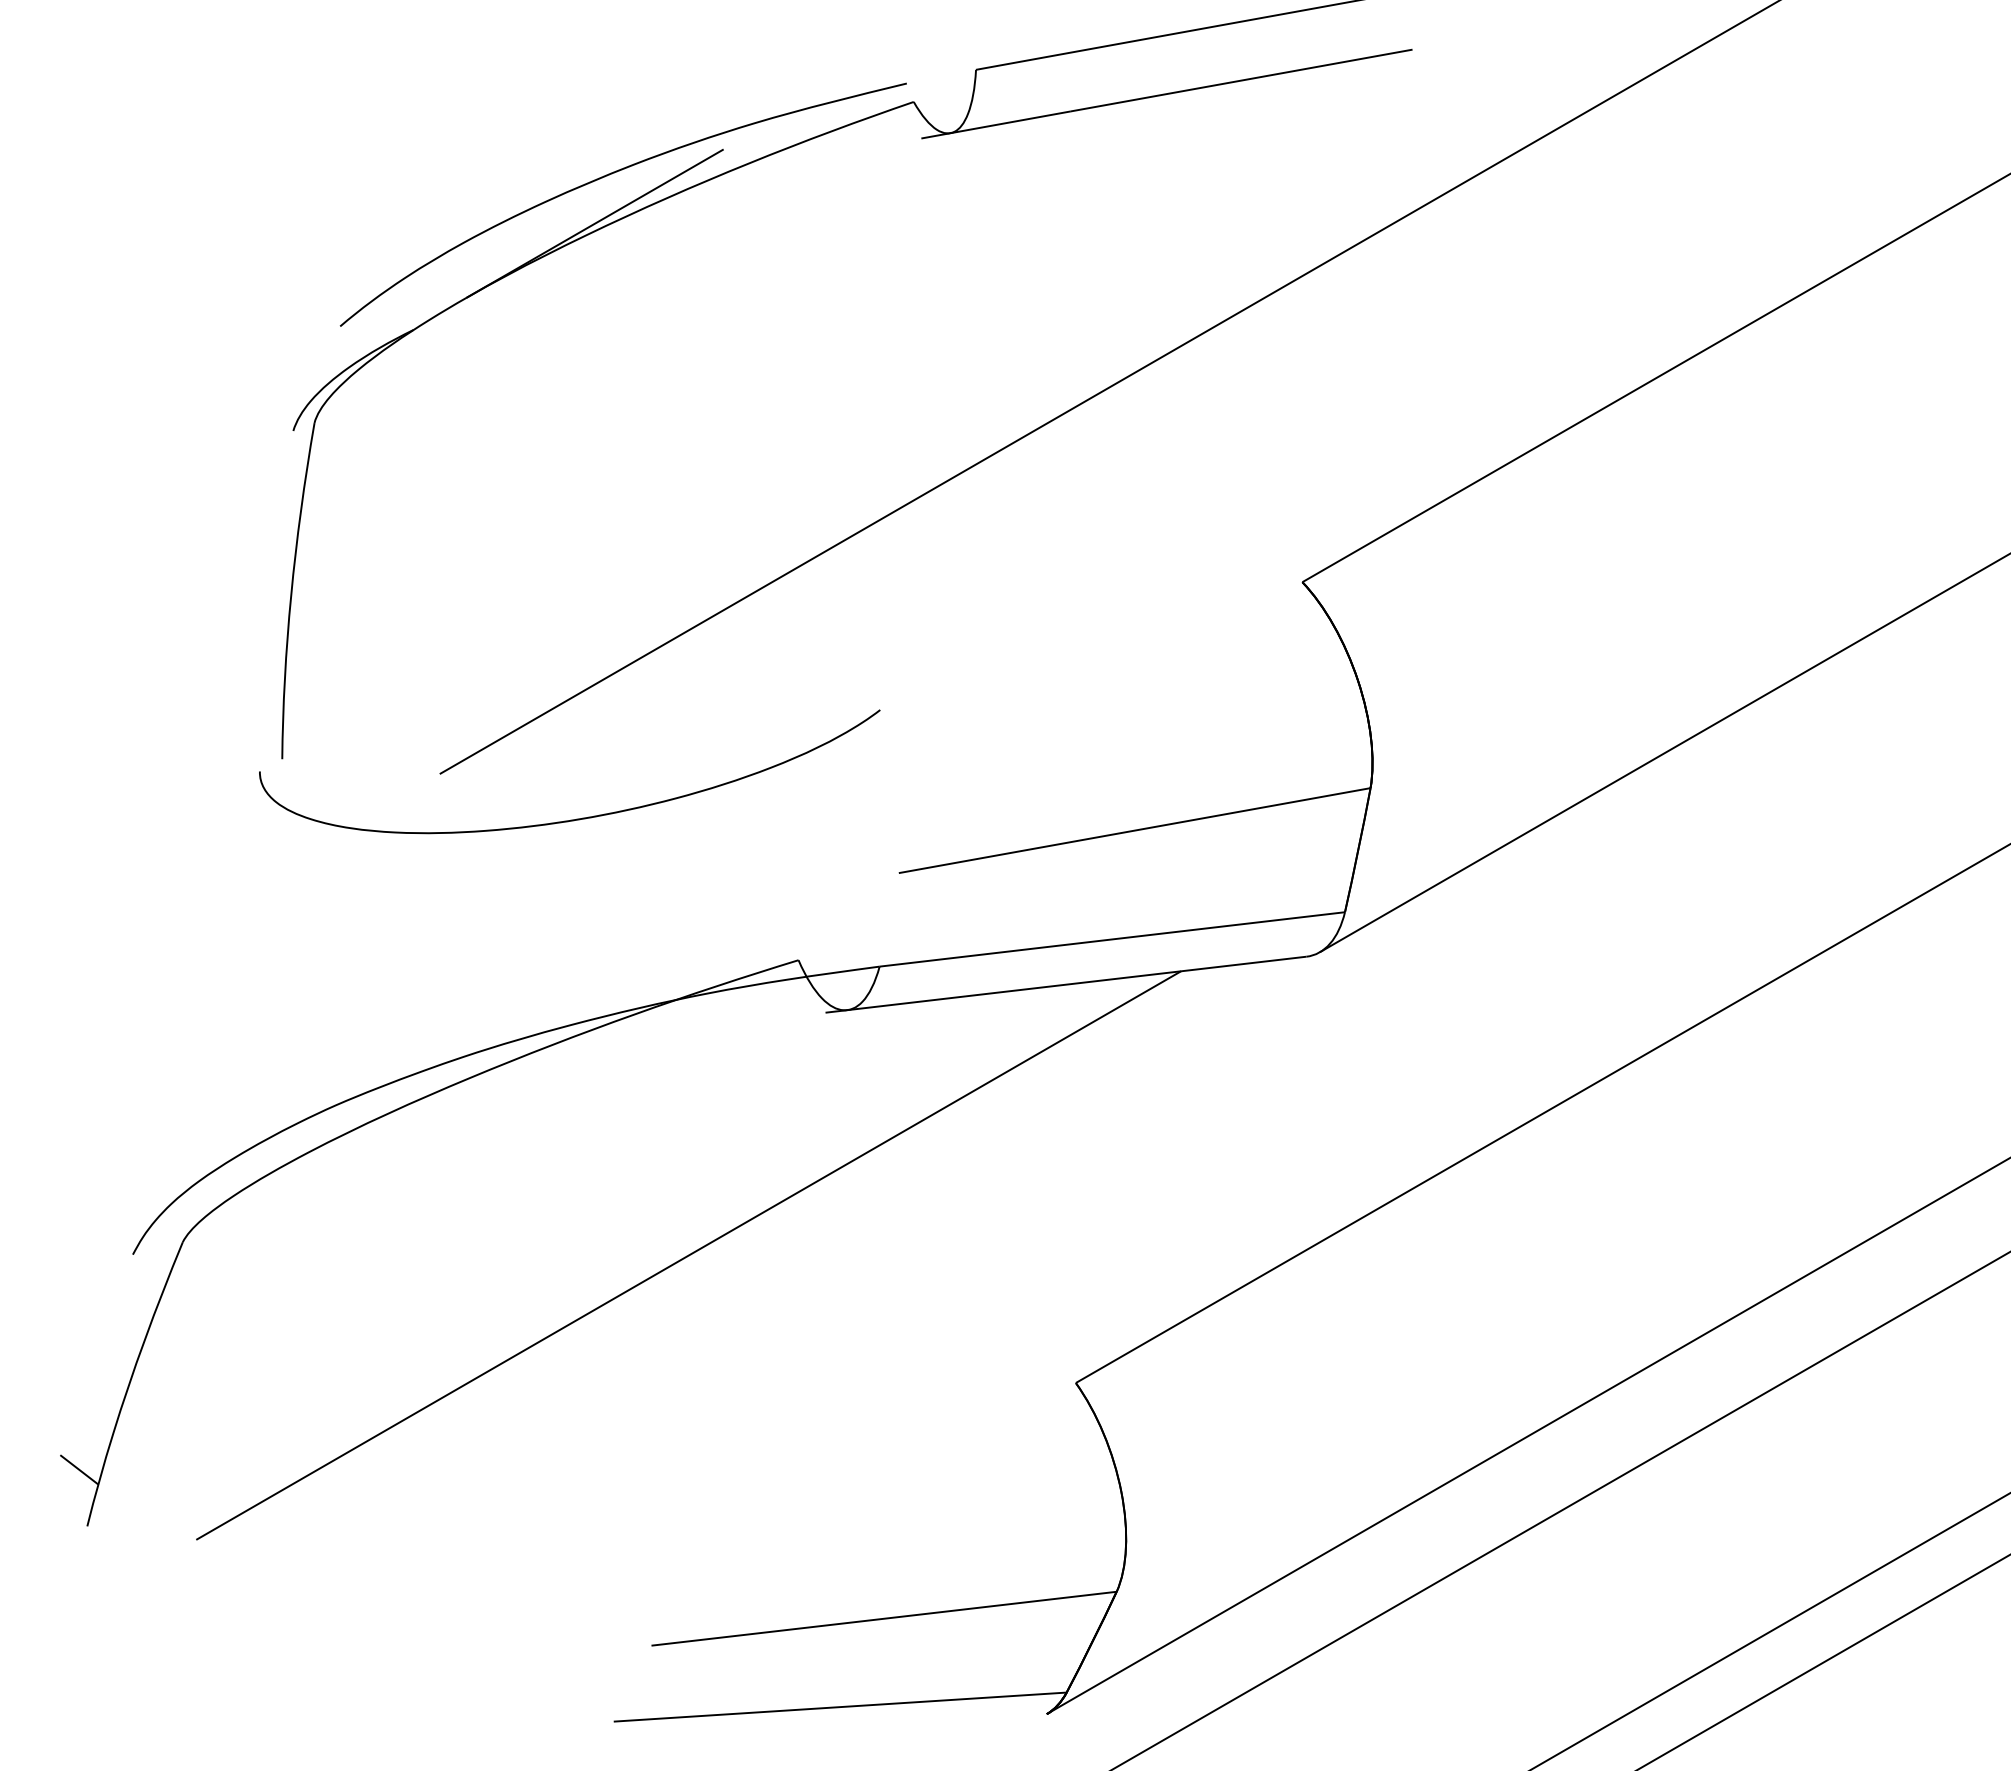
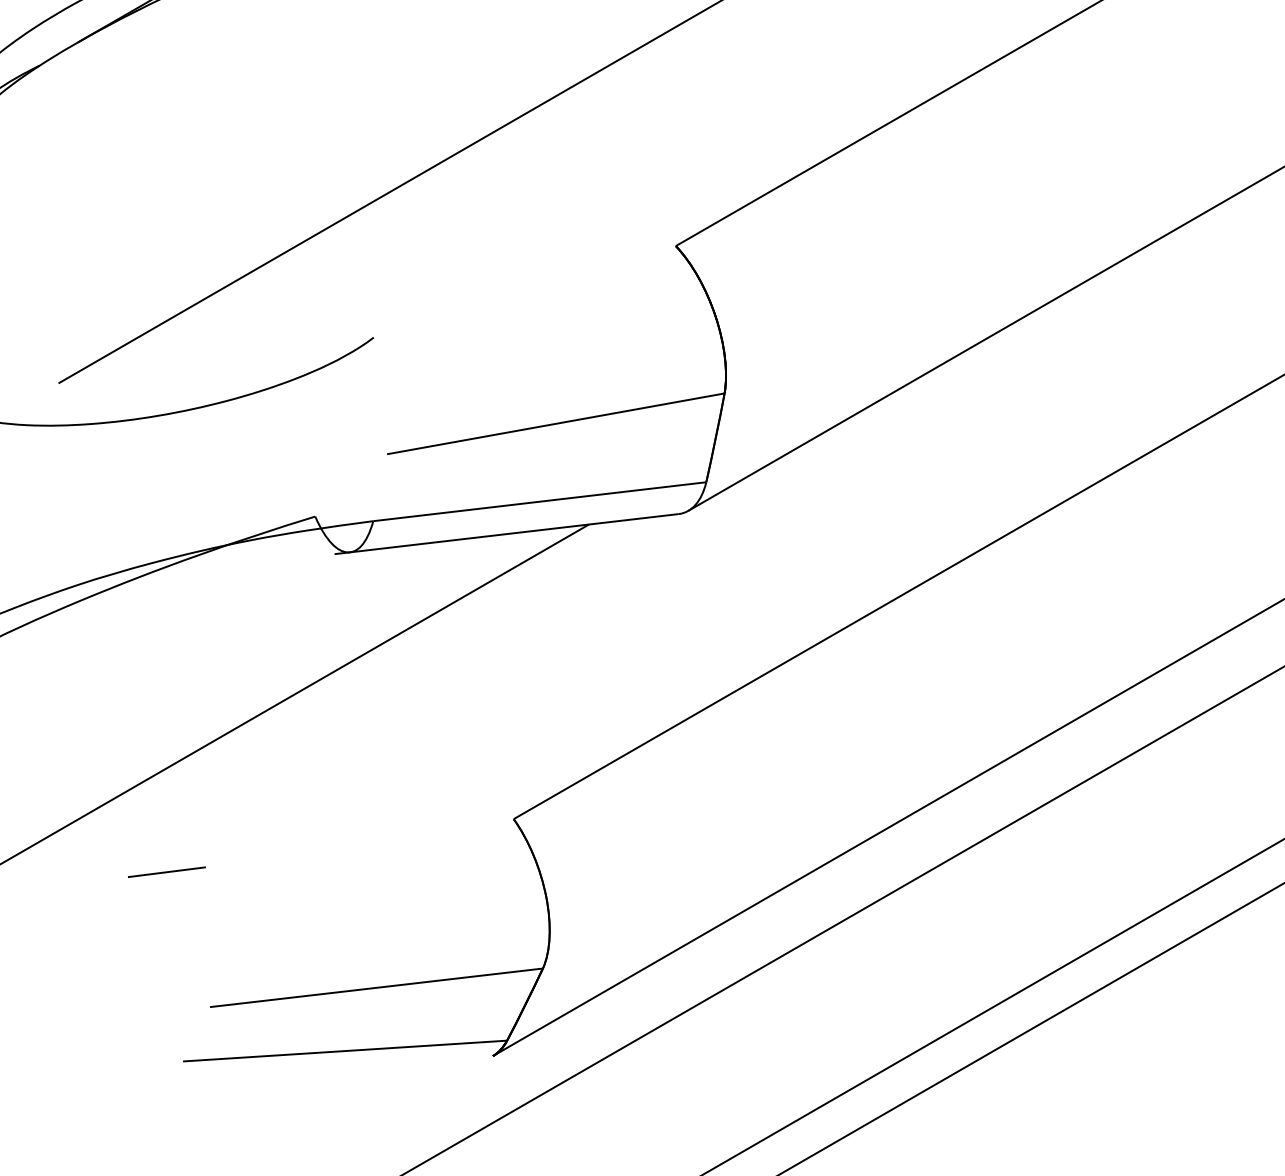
line: (590, 1456) -> (166, 871), added

